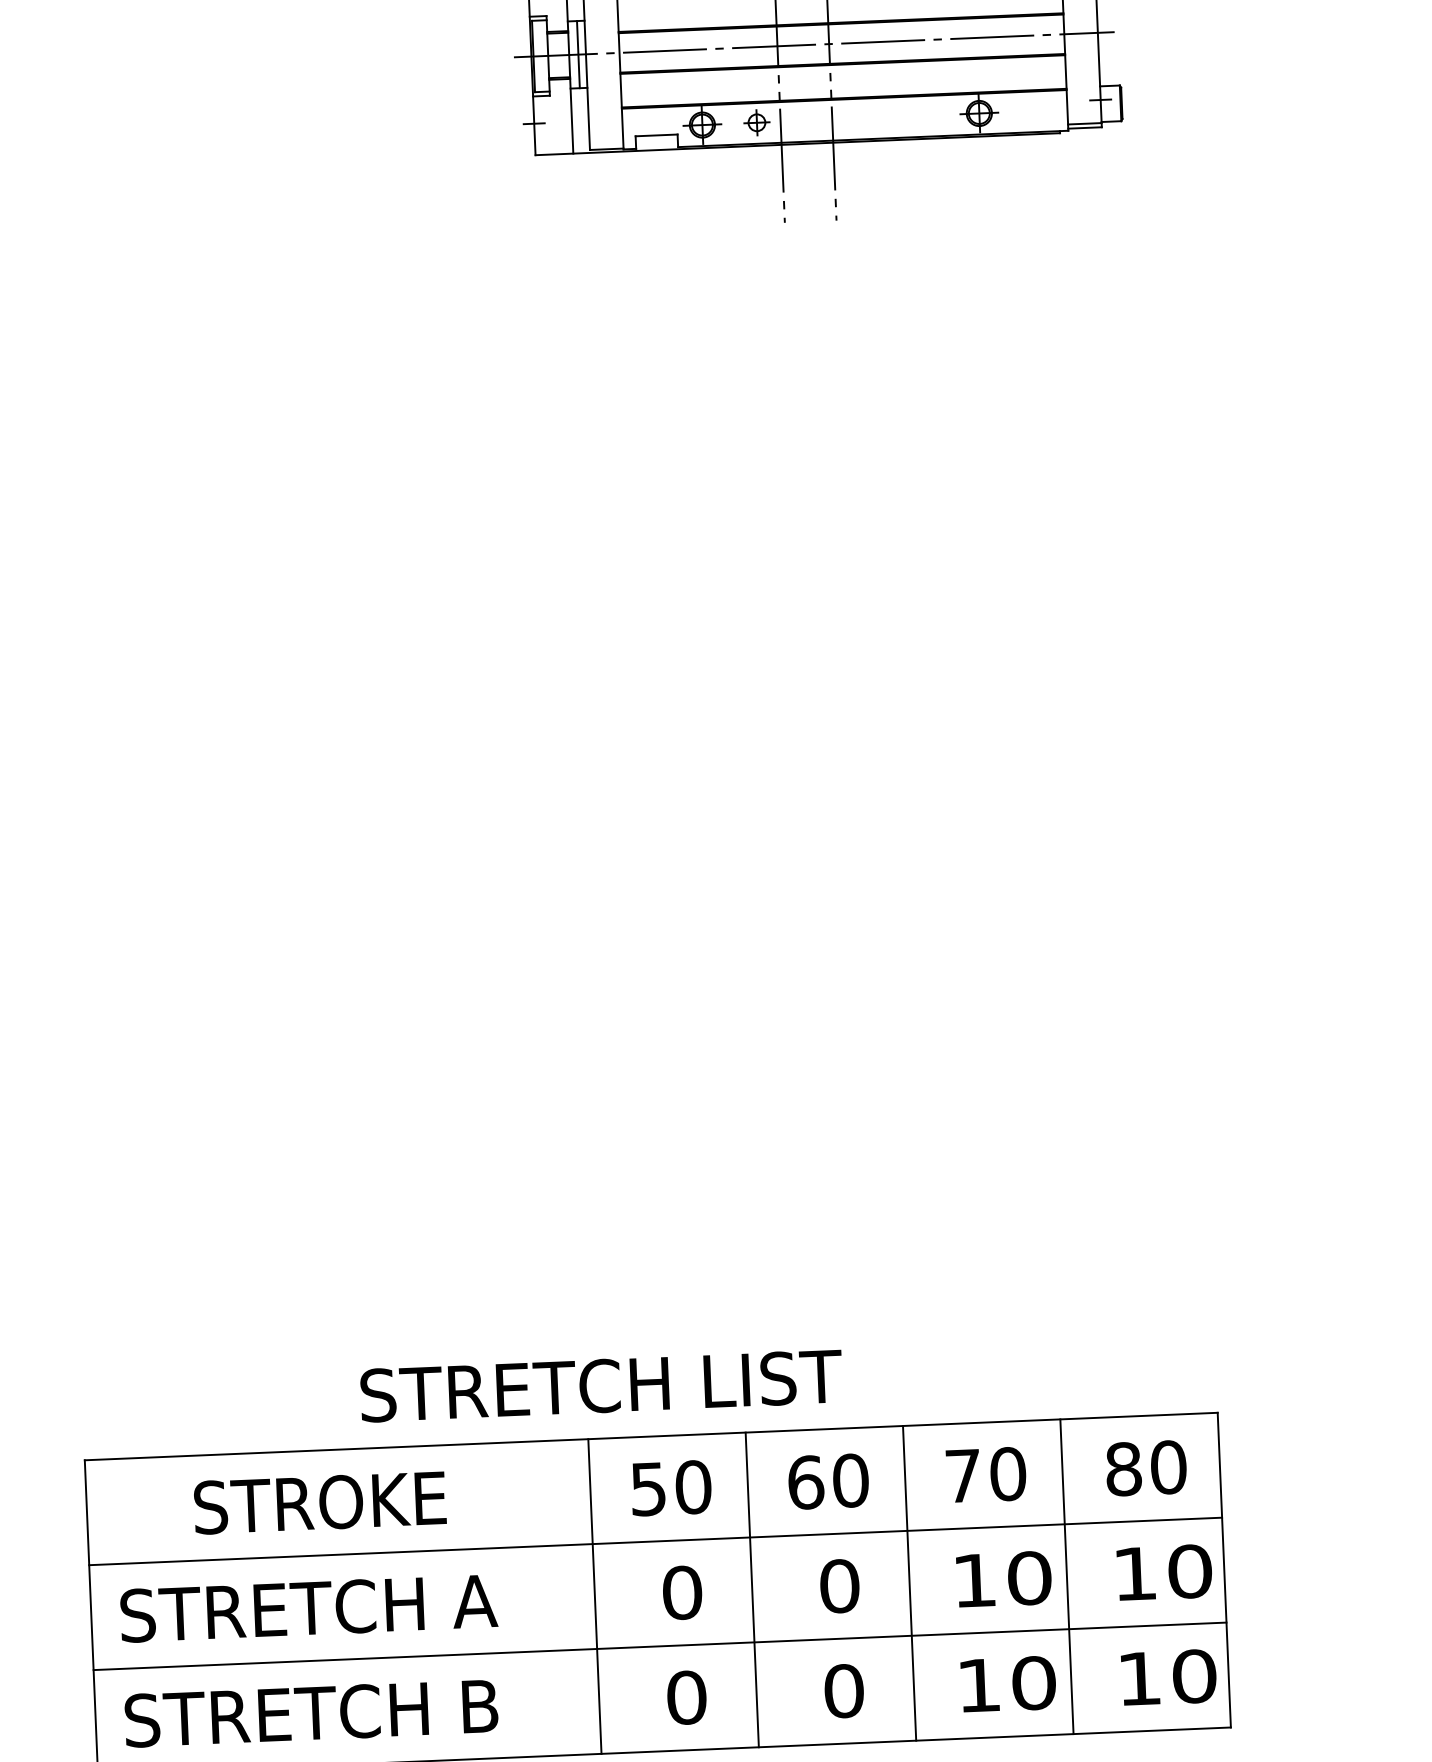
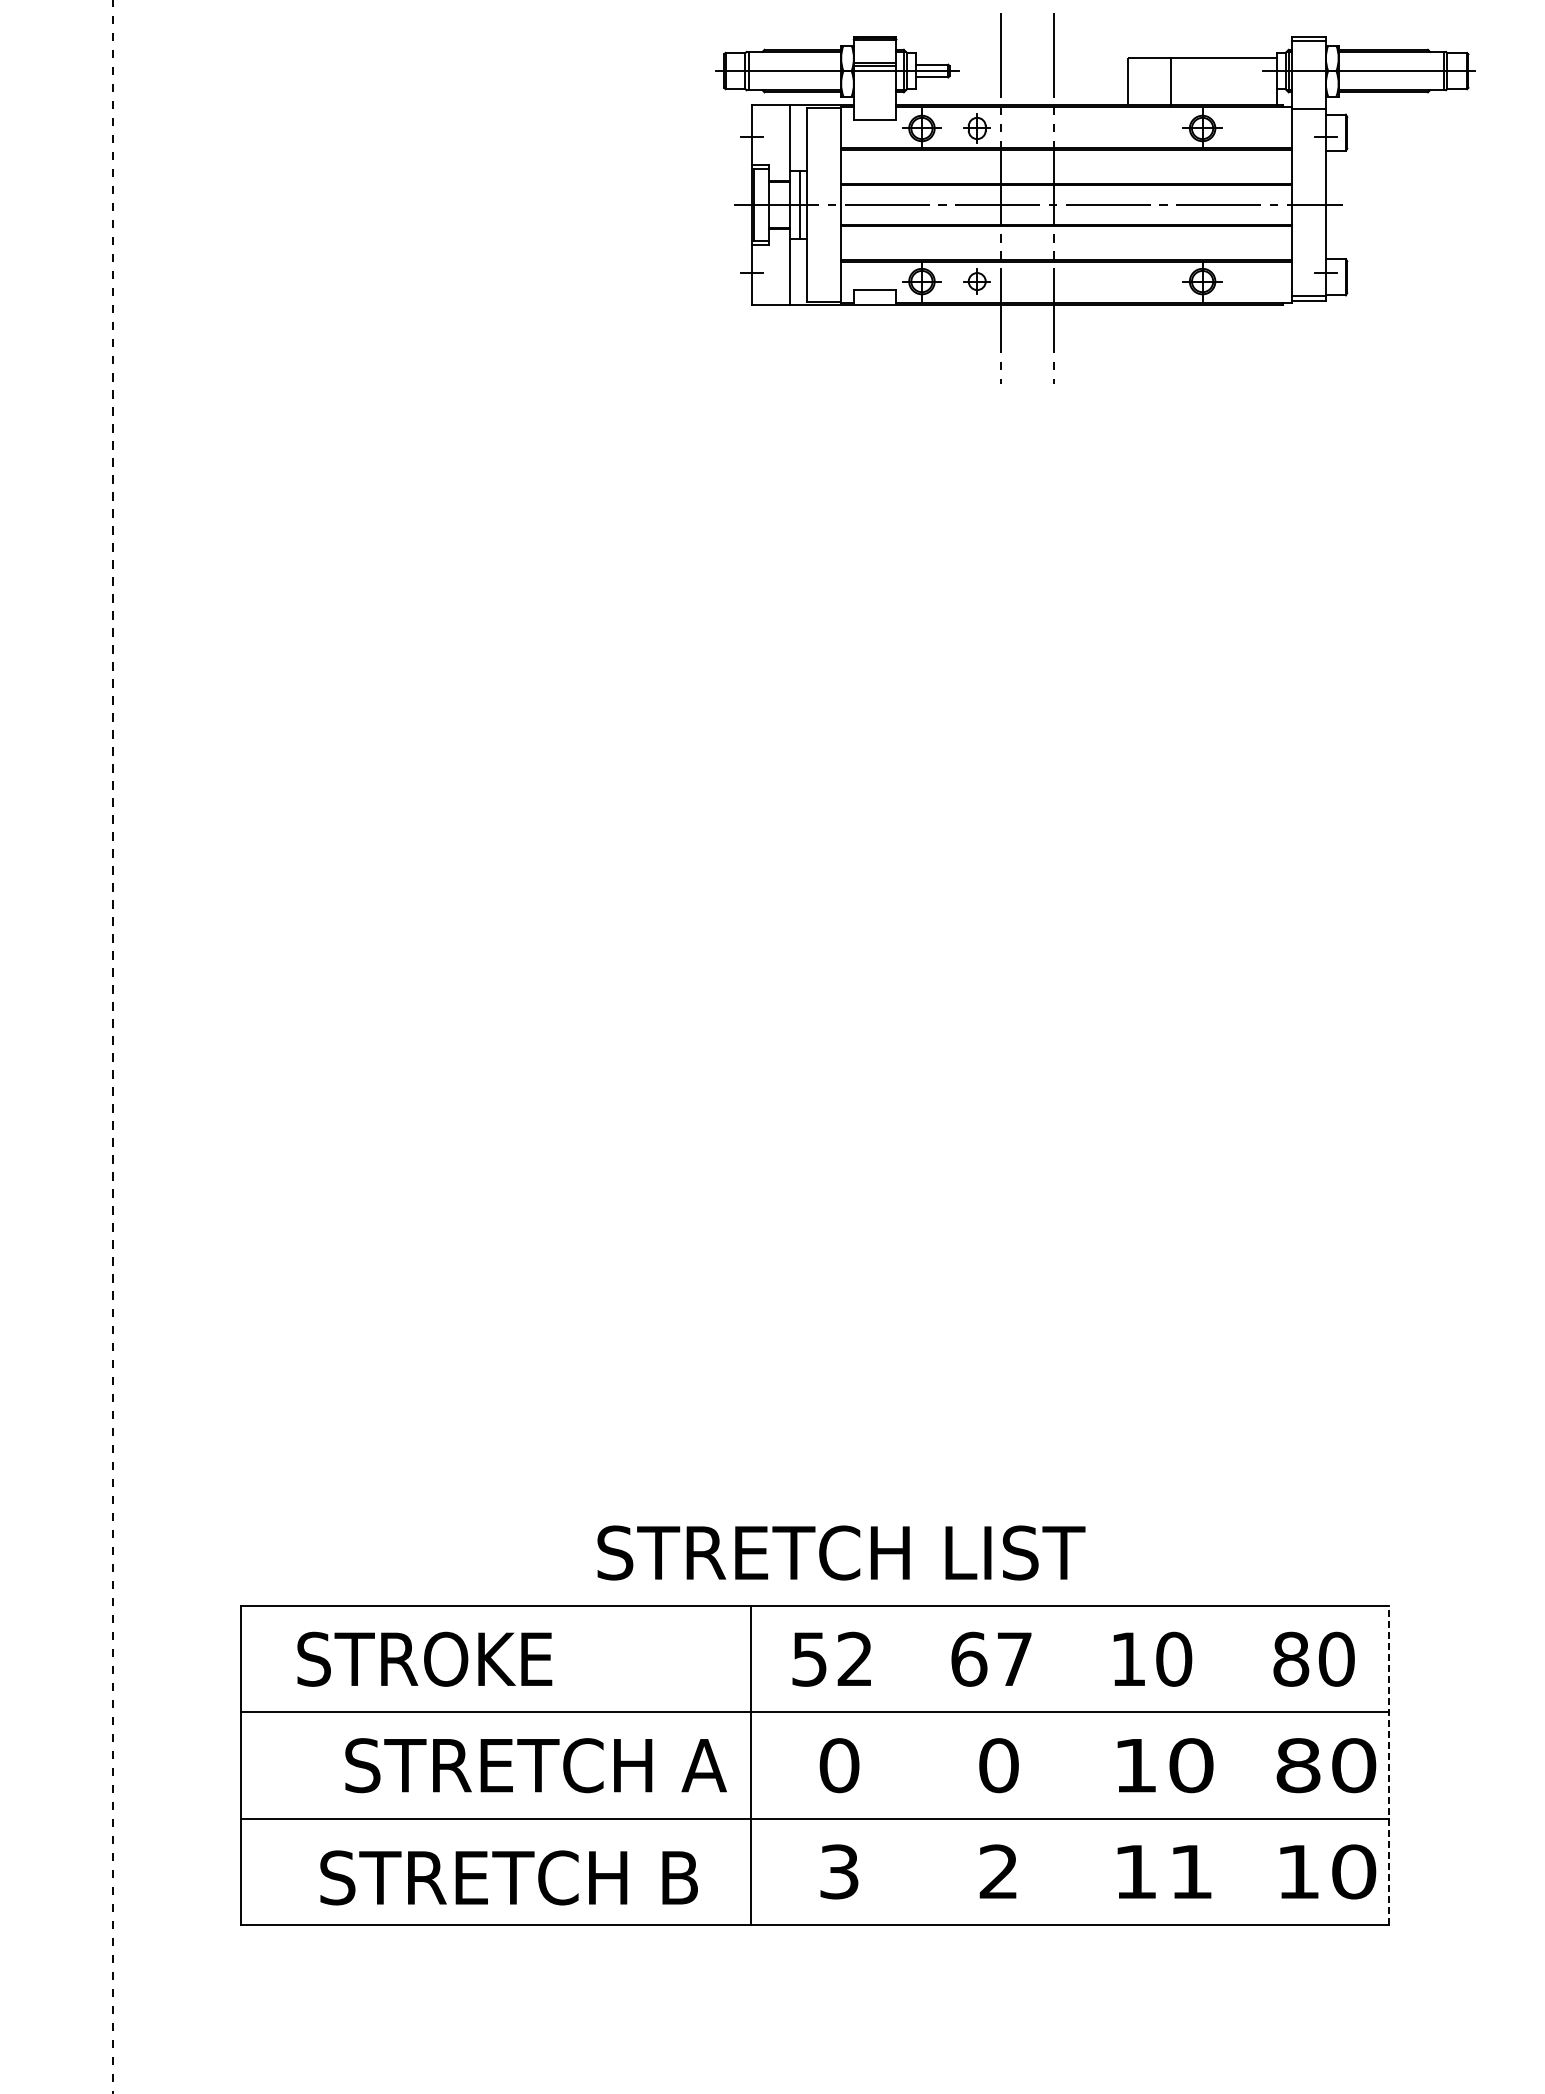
text: (601, 1385) -> (841, 1552), moved
text: (963, 1475) -> (1128, 1658), 70 -> 10
text: (850, 1479) -> (1014, 1658), 60 -> 67
text: (693, 1486) -> (855, 1658), 50 -> 52
text: (319, 1502) -> (424, 1658), moved
line: (1224, 1570) -> (1388, 1765), solid -> dashed
text: (1135, 1573) -> (1298, 1765), 10 -> 80
line: (1067, 1576) -> (1229, 1765), removed
line: (909, 1583) -> (1069, 1765), removed
line: (752, 1589) -> (910, 1765), removed
text: (308, 1608) -> (535, 1765), moved
text: (1034, 1682) -> (1191, 1871), 10 -> 11
text: (843, 1690) -> (998, 1871), 0 -> 2
text: (686, 1697) -> (839, 1871), 0 -> 3
text: (310, 1713) -> (508, 1877), moved

